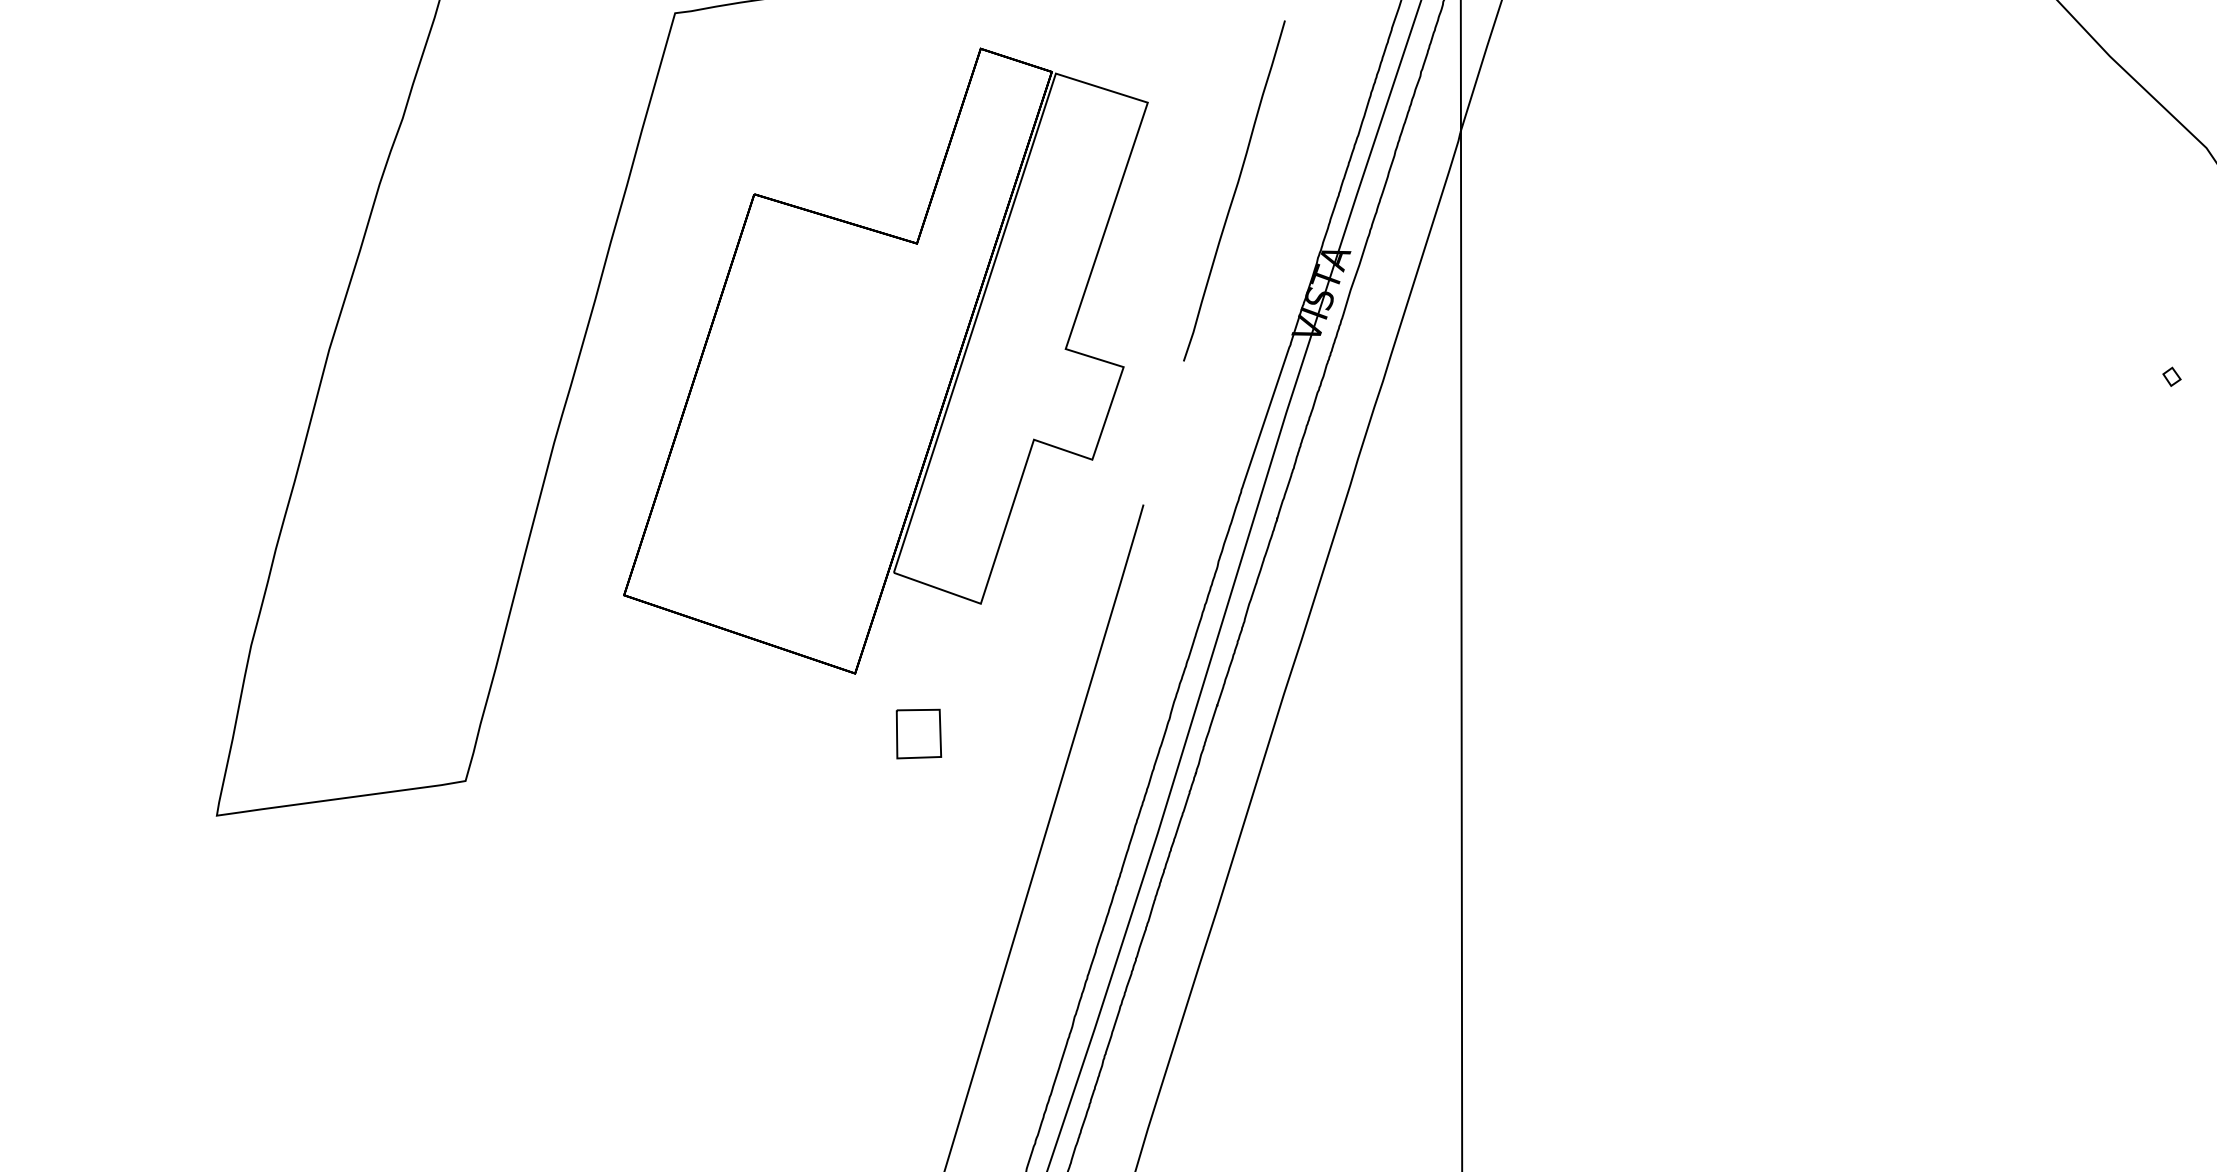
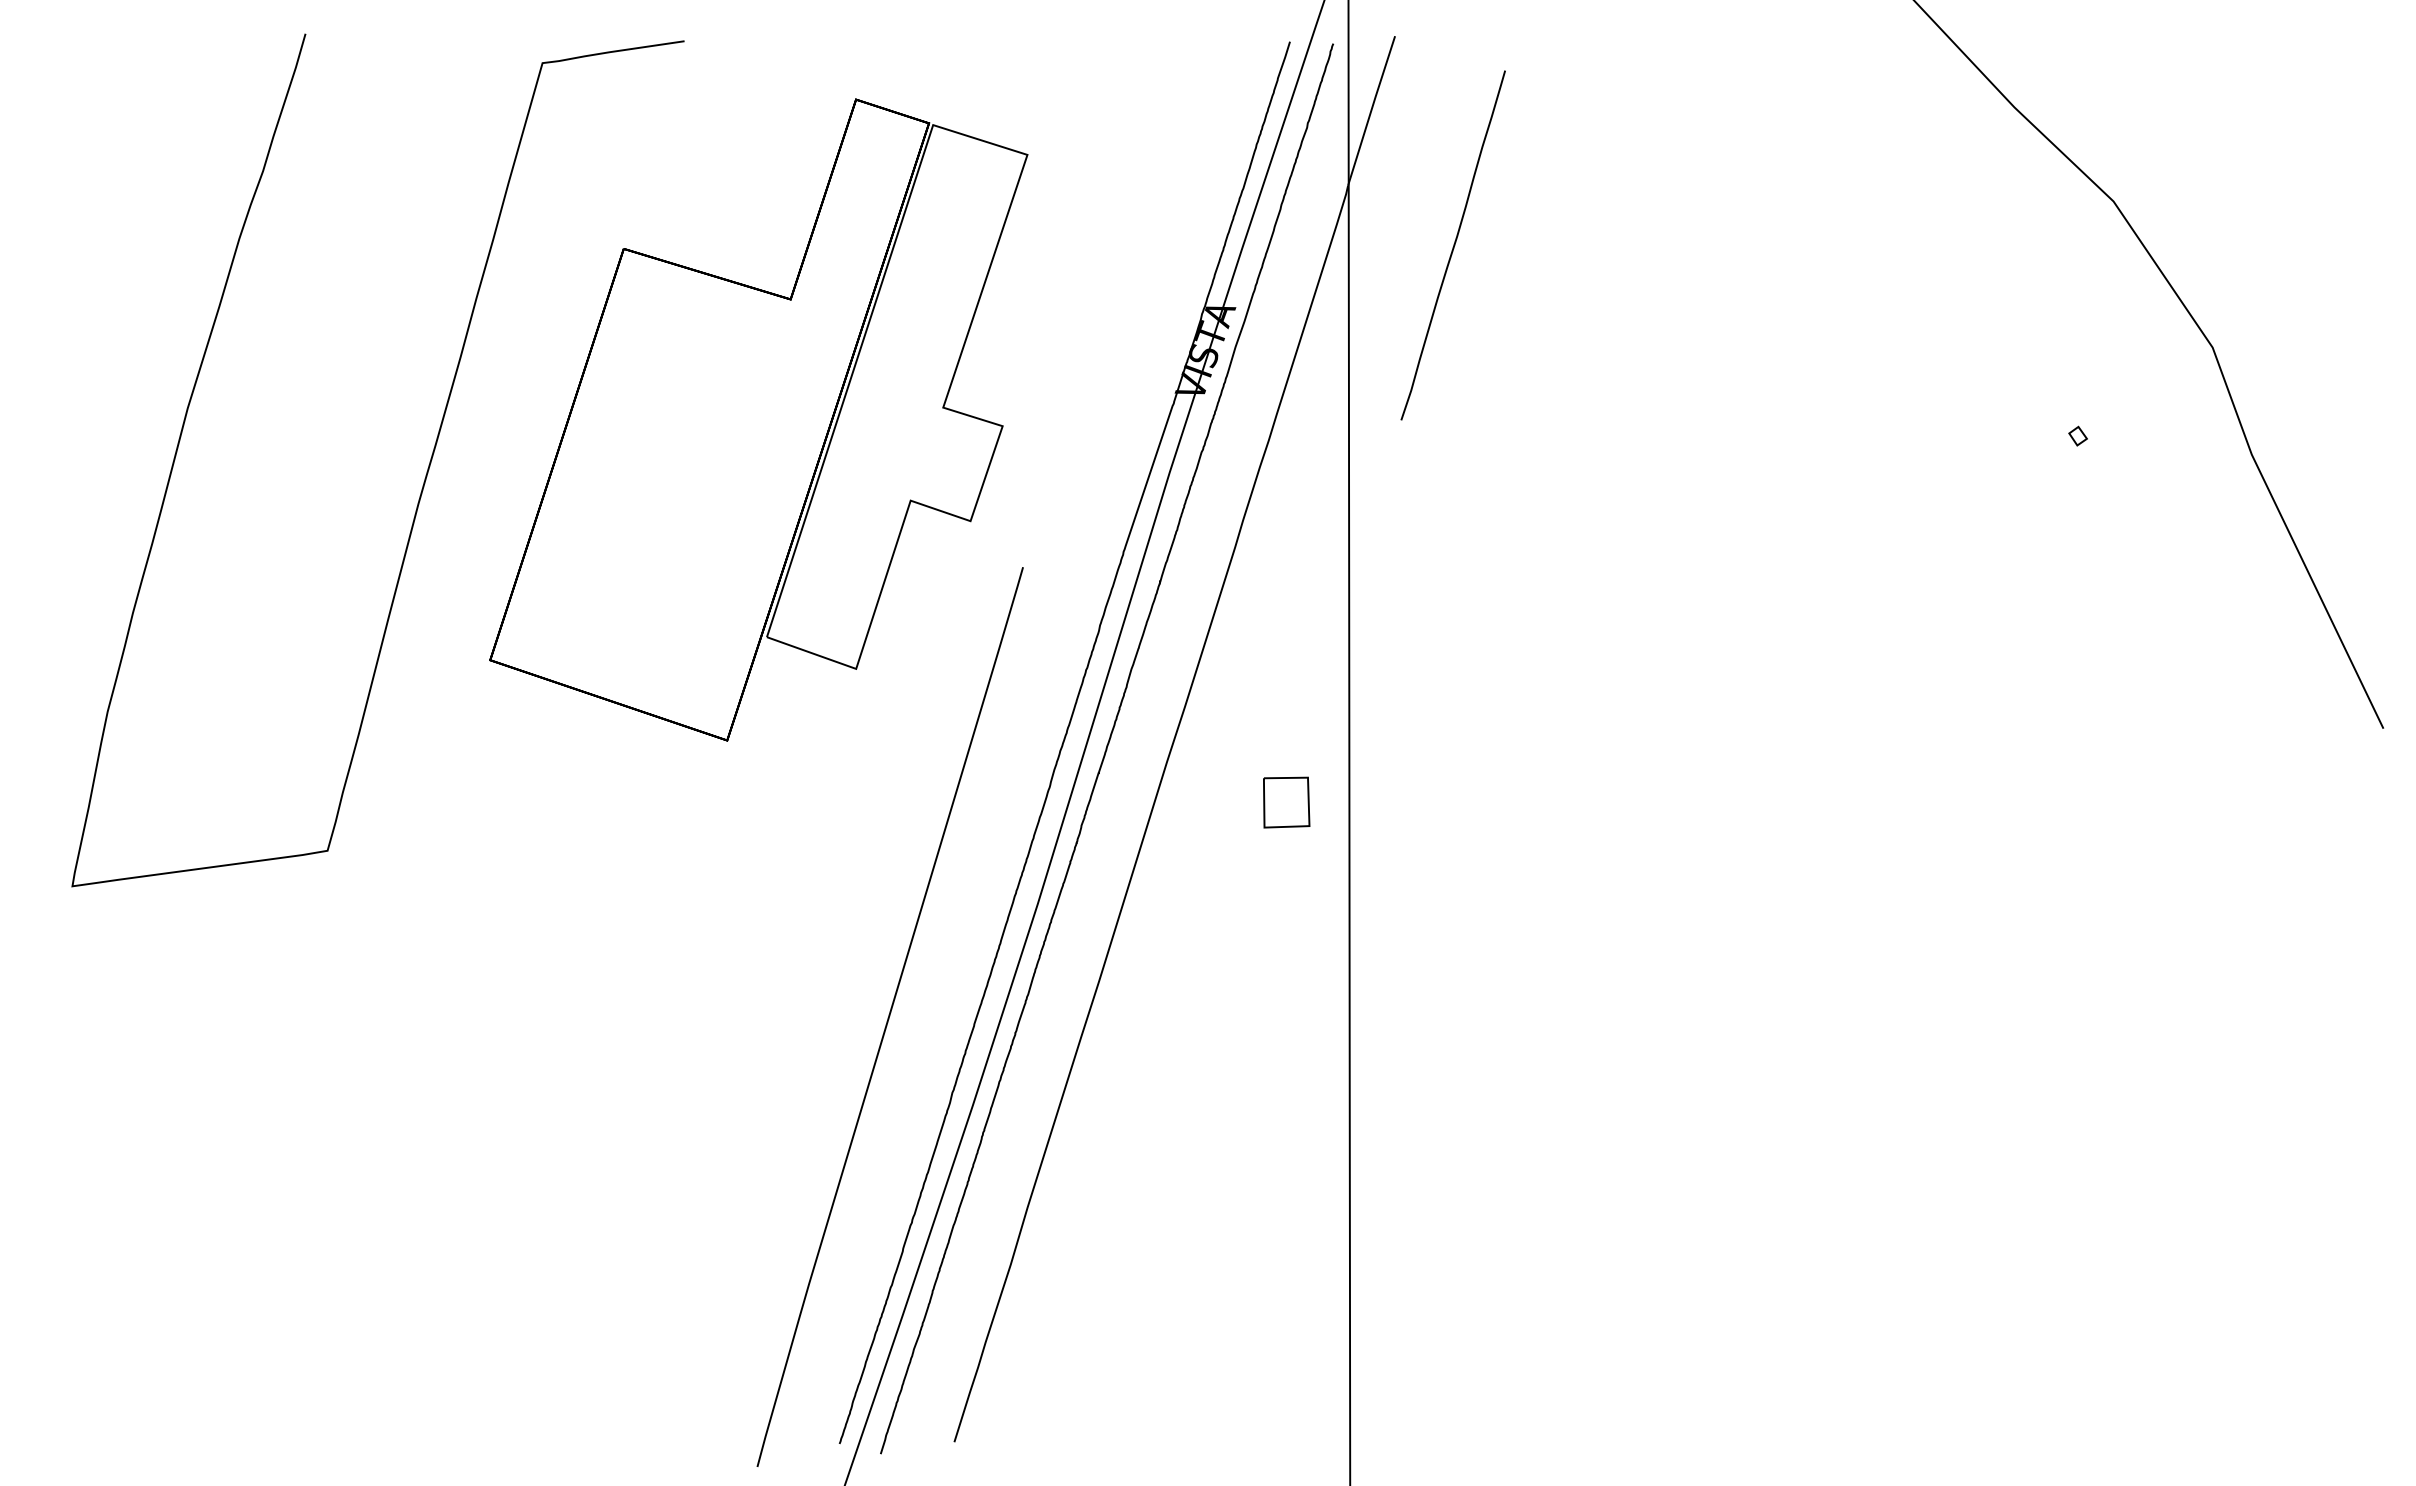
curve: (1234, 191) -> (1453, 245), moved
part: (918, 733) -> (1286, 802), moved

